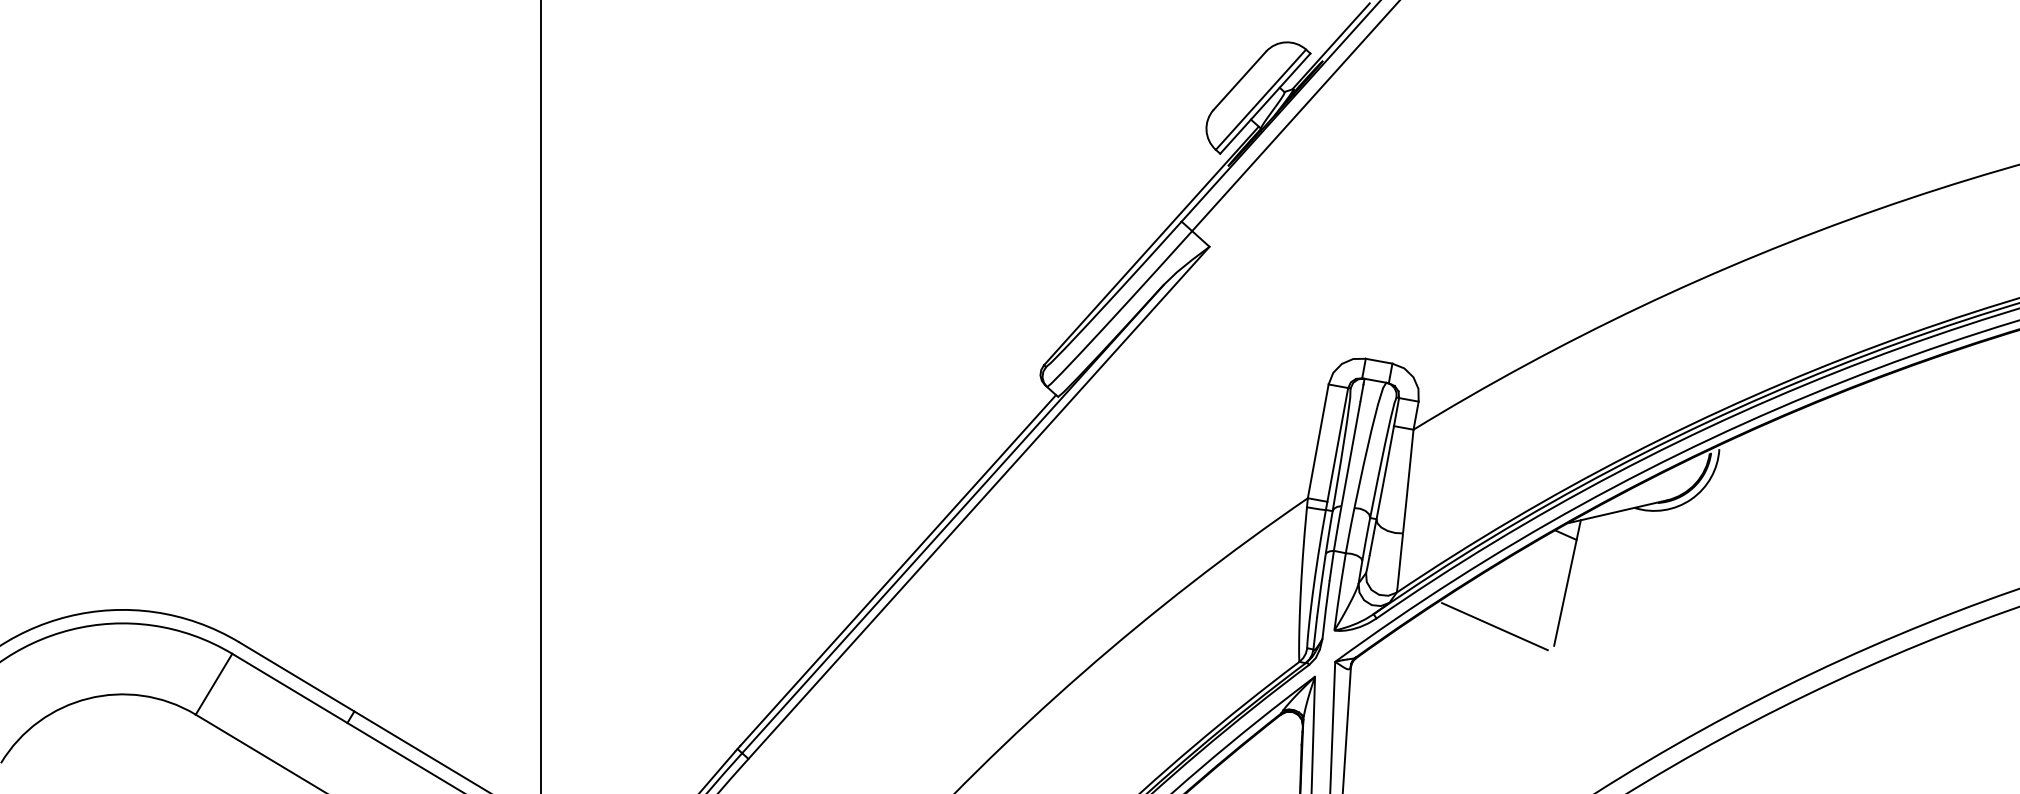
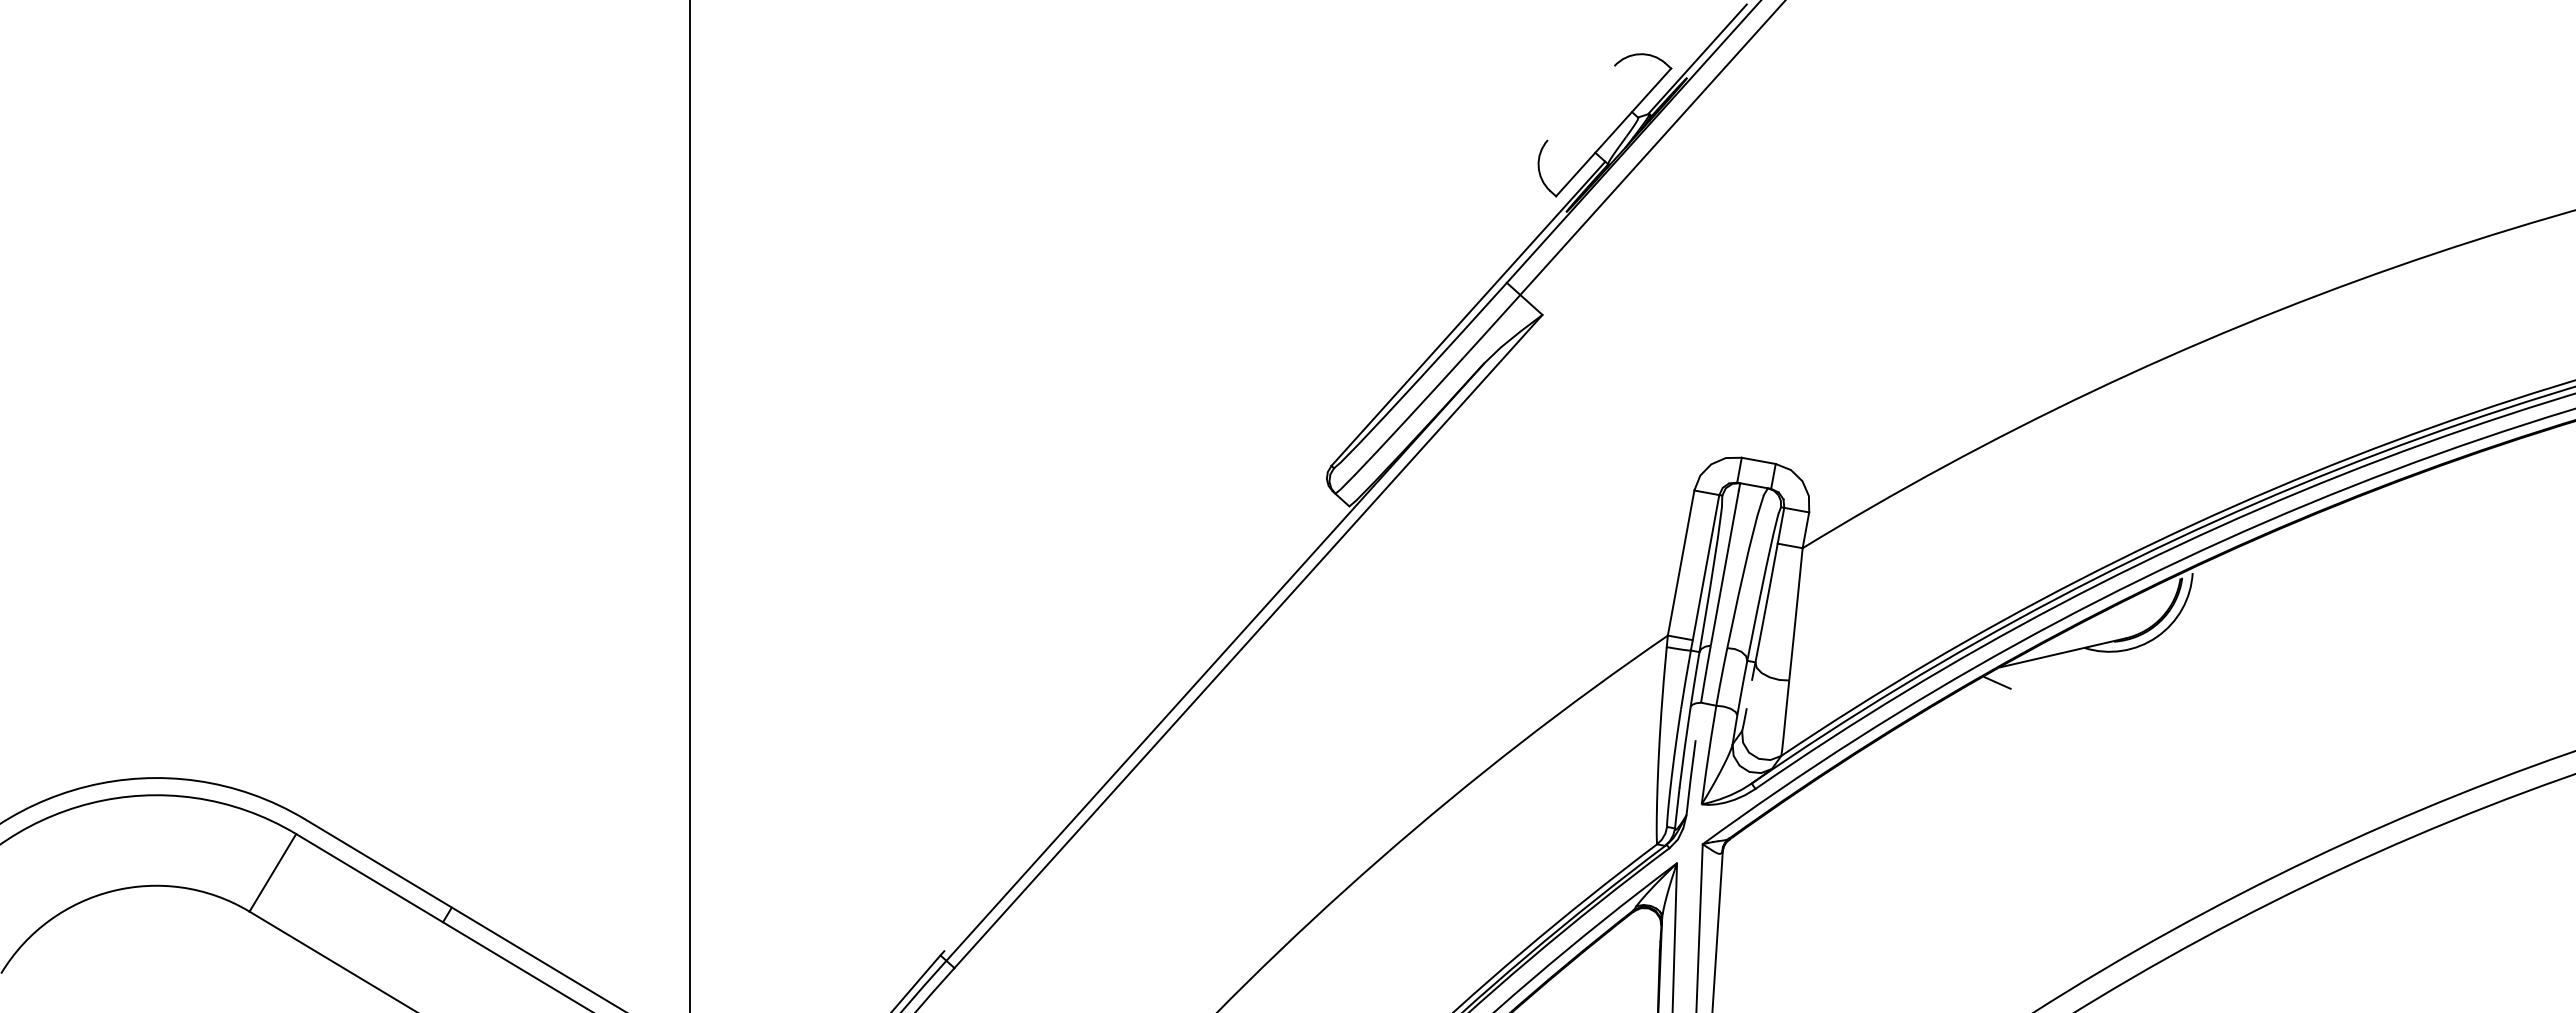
line: (1239, 81) -> (1580, 103), removed
line: (1260, 99) -> (1607, 127), removed
line: (1371, 544) -> (1748, 694), removed
line: (1331, 565) -> (1698, 721), removed
line: (898, 570) -> (1145, 727), removed
line: (1567, 582) -> (1998, 743), removed
line: (1494, 626) -> (1905, 799), removed

